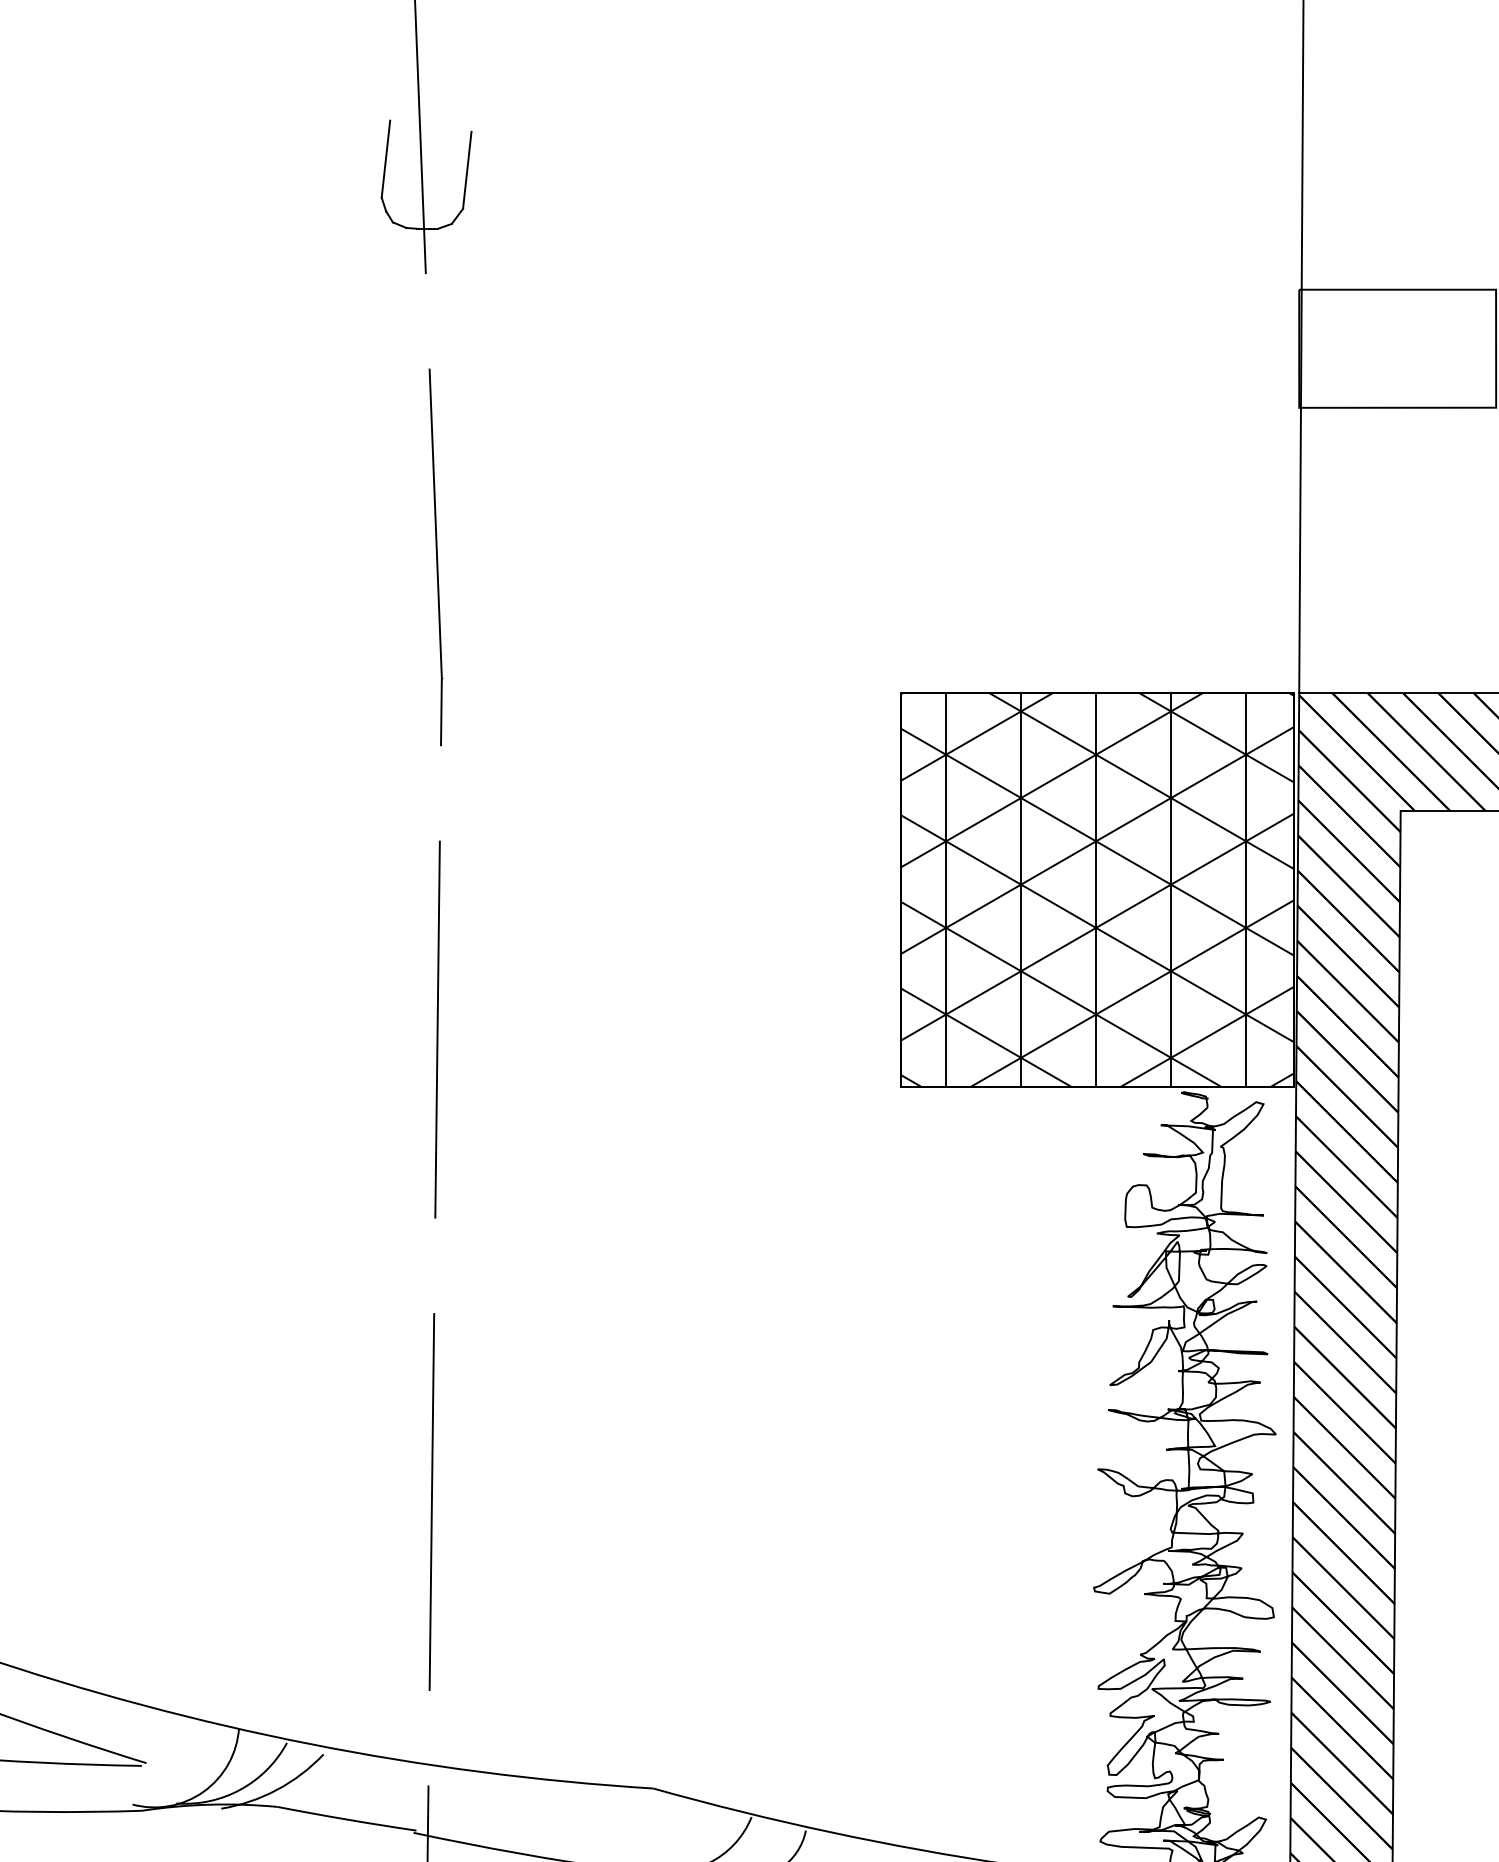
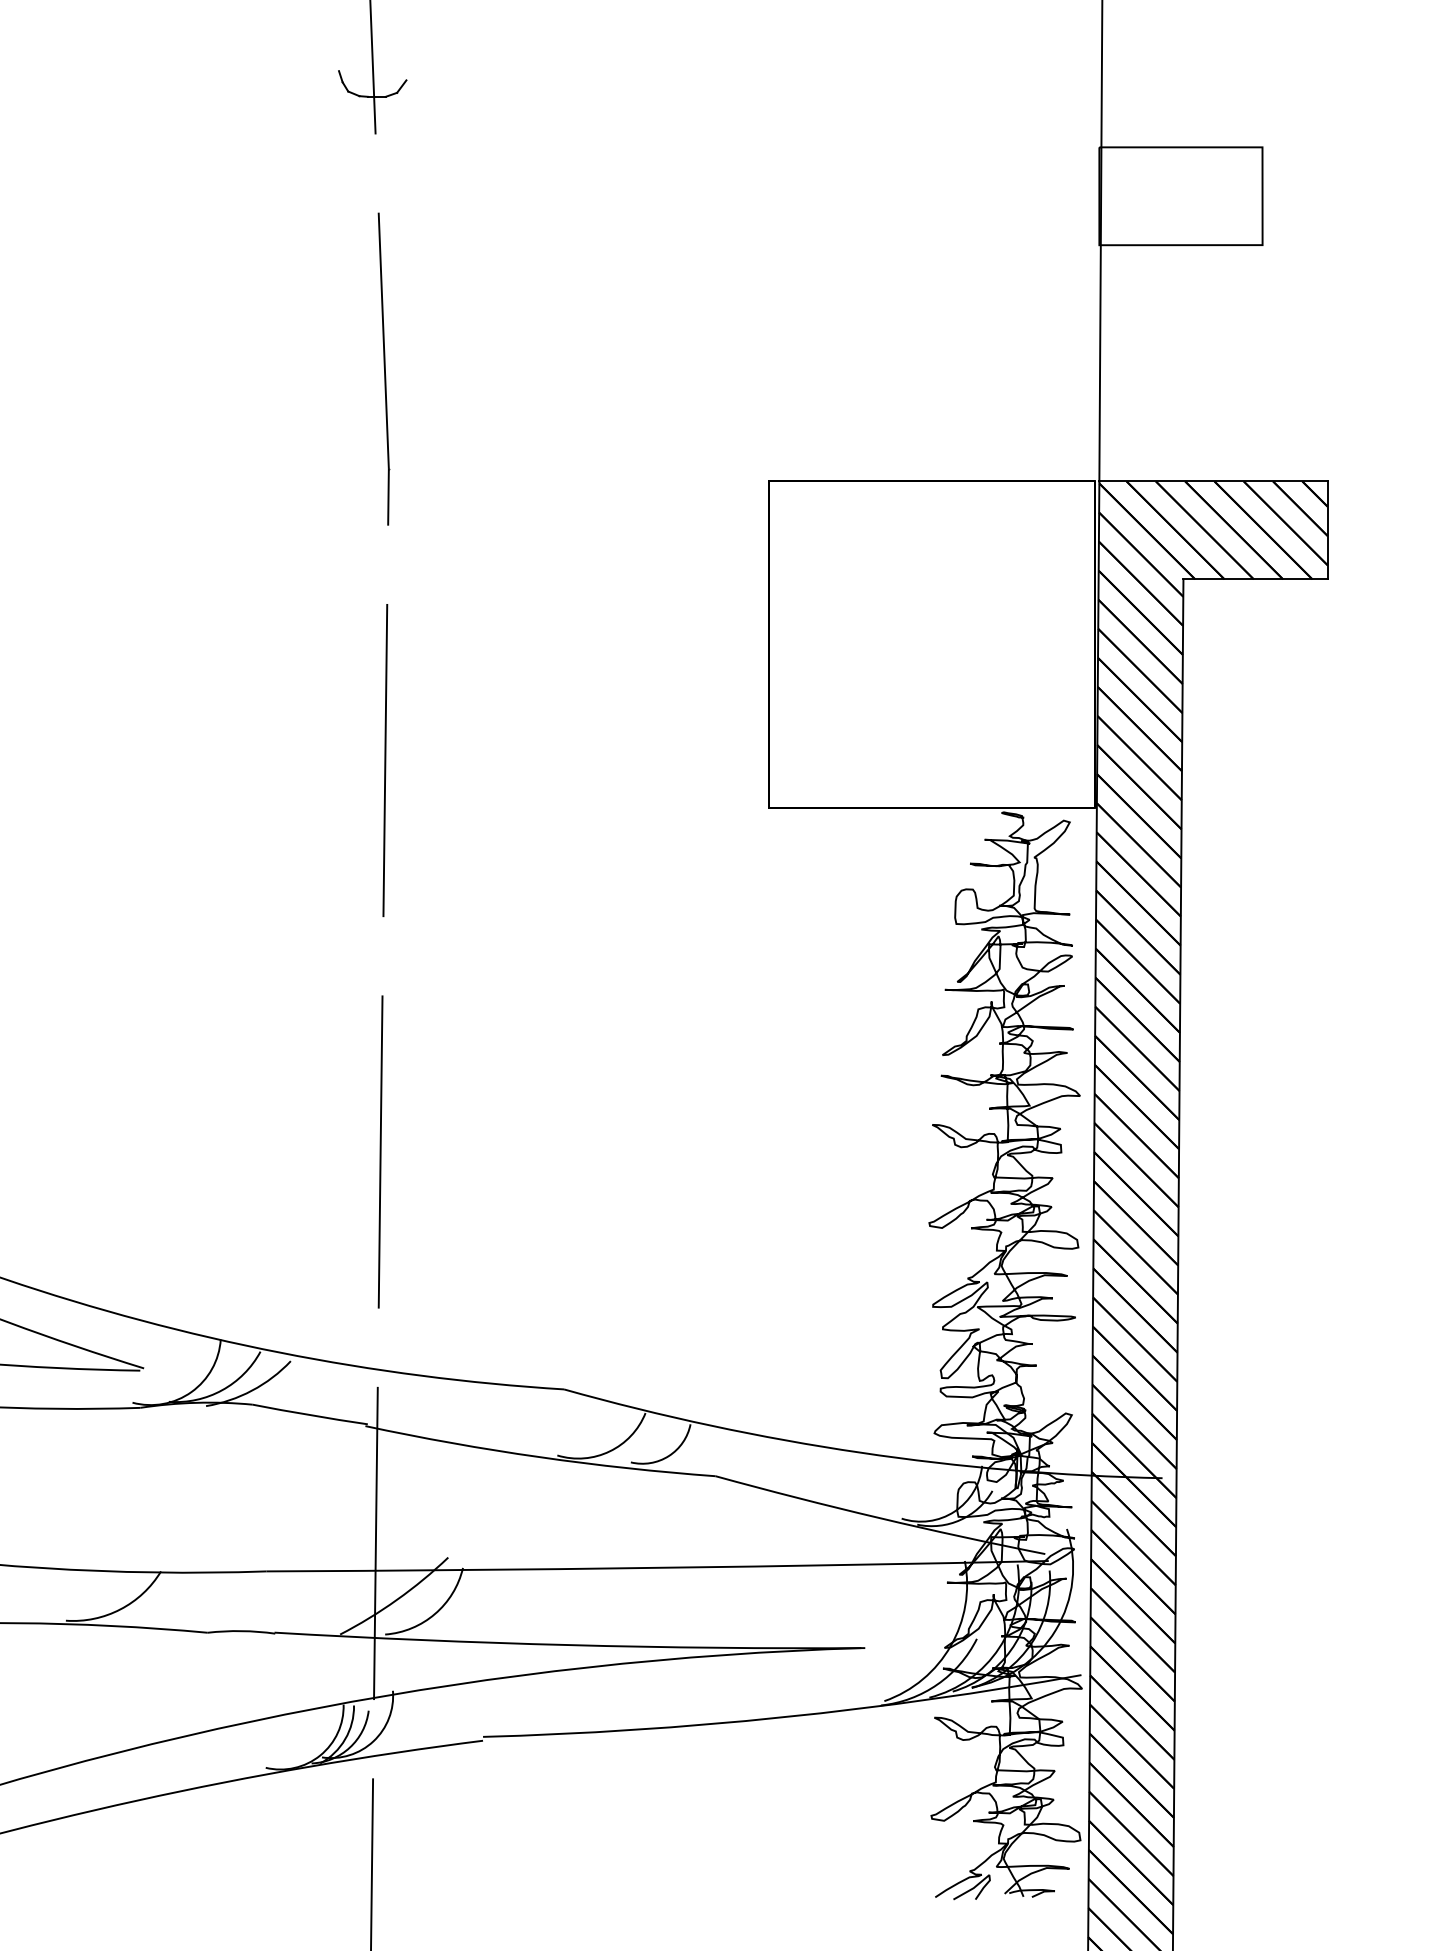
line: (385, 159) -> (342, 39), removed
line: (466, 170) -> (409, 48), removed
hatch: (1096, 889) -> (931, 644), removed

